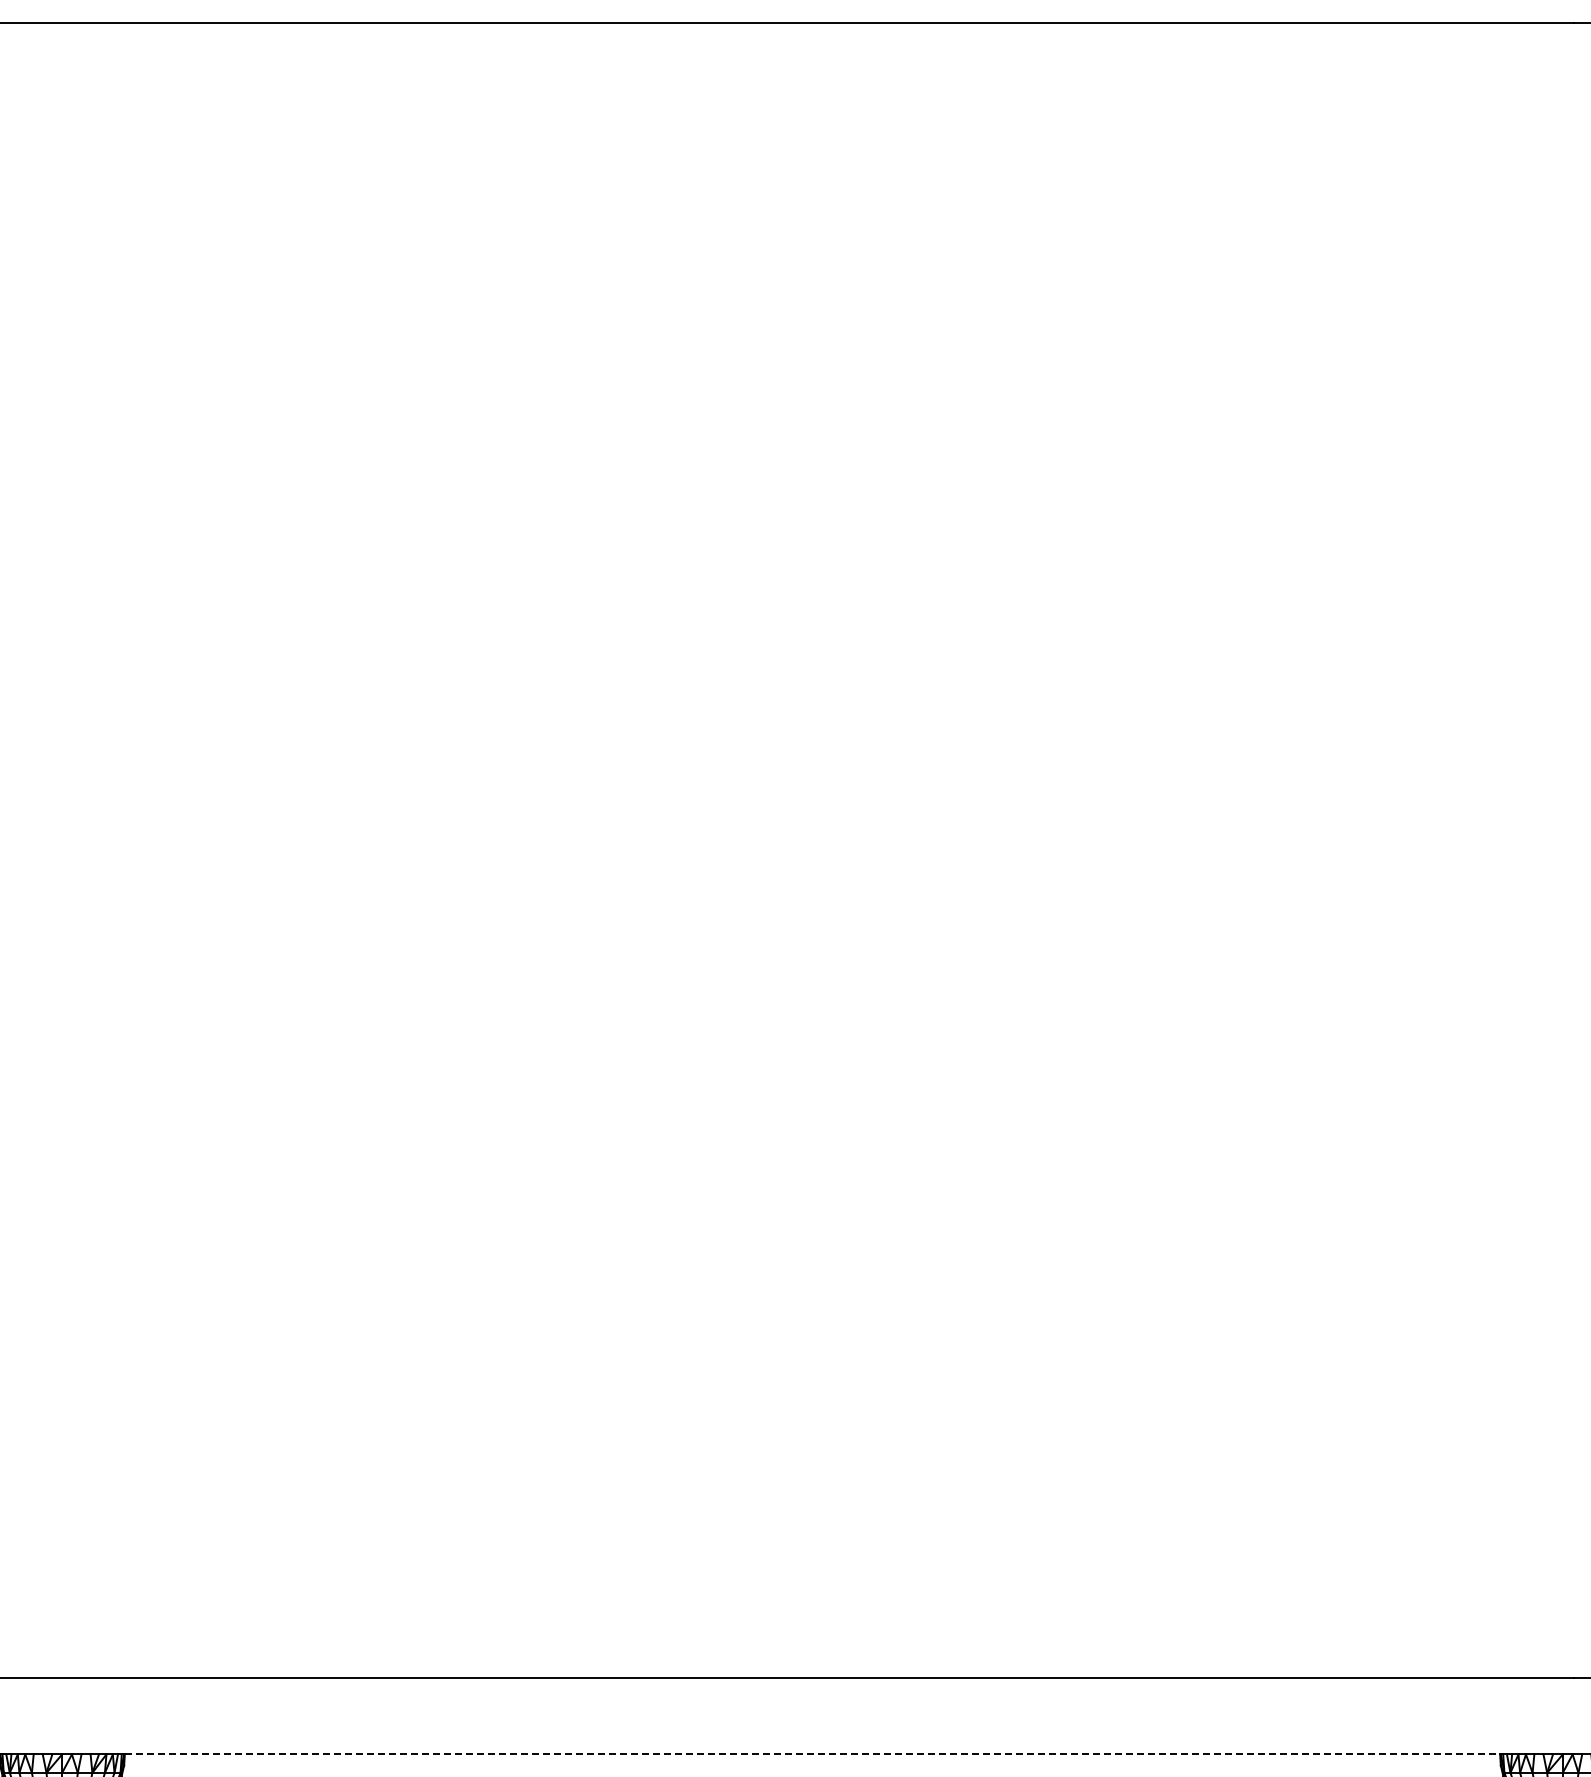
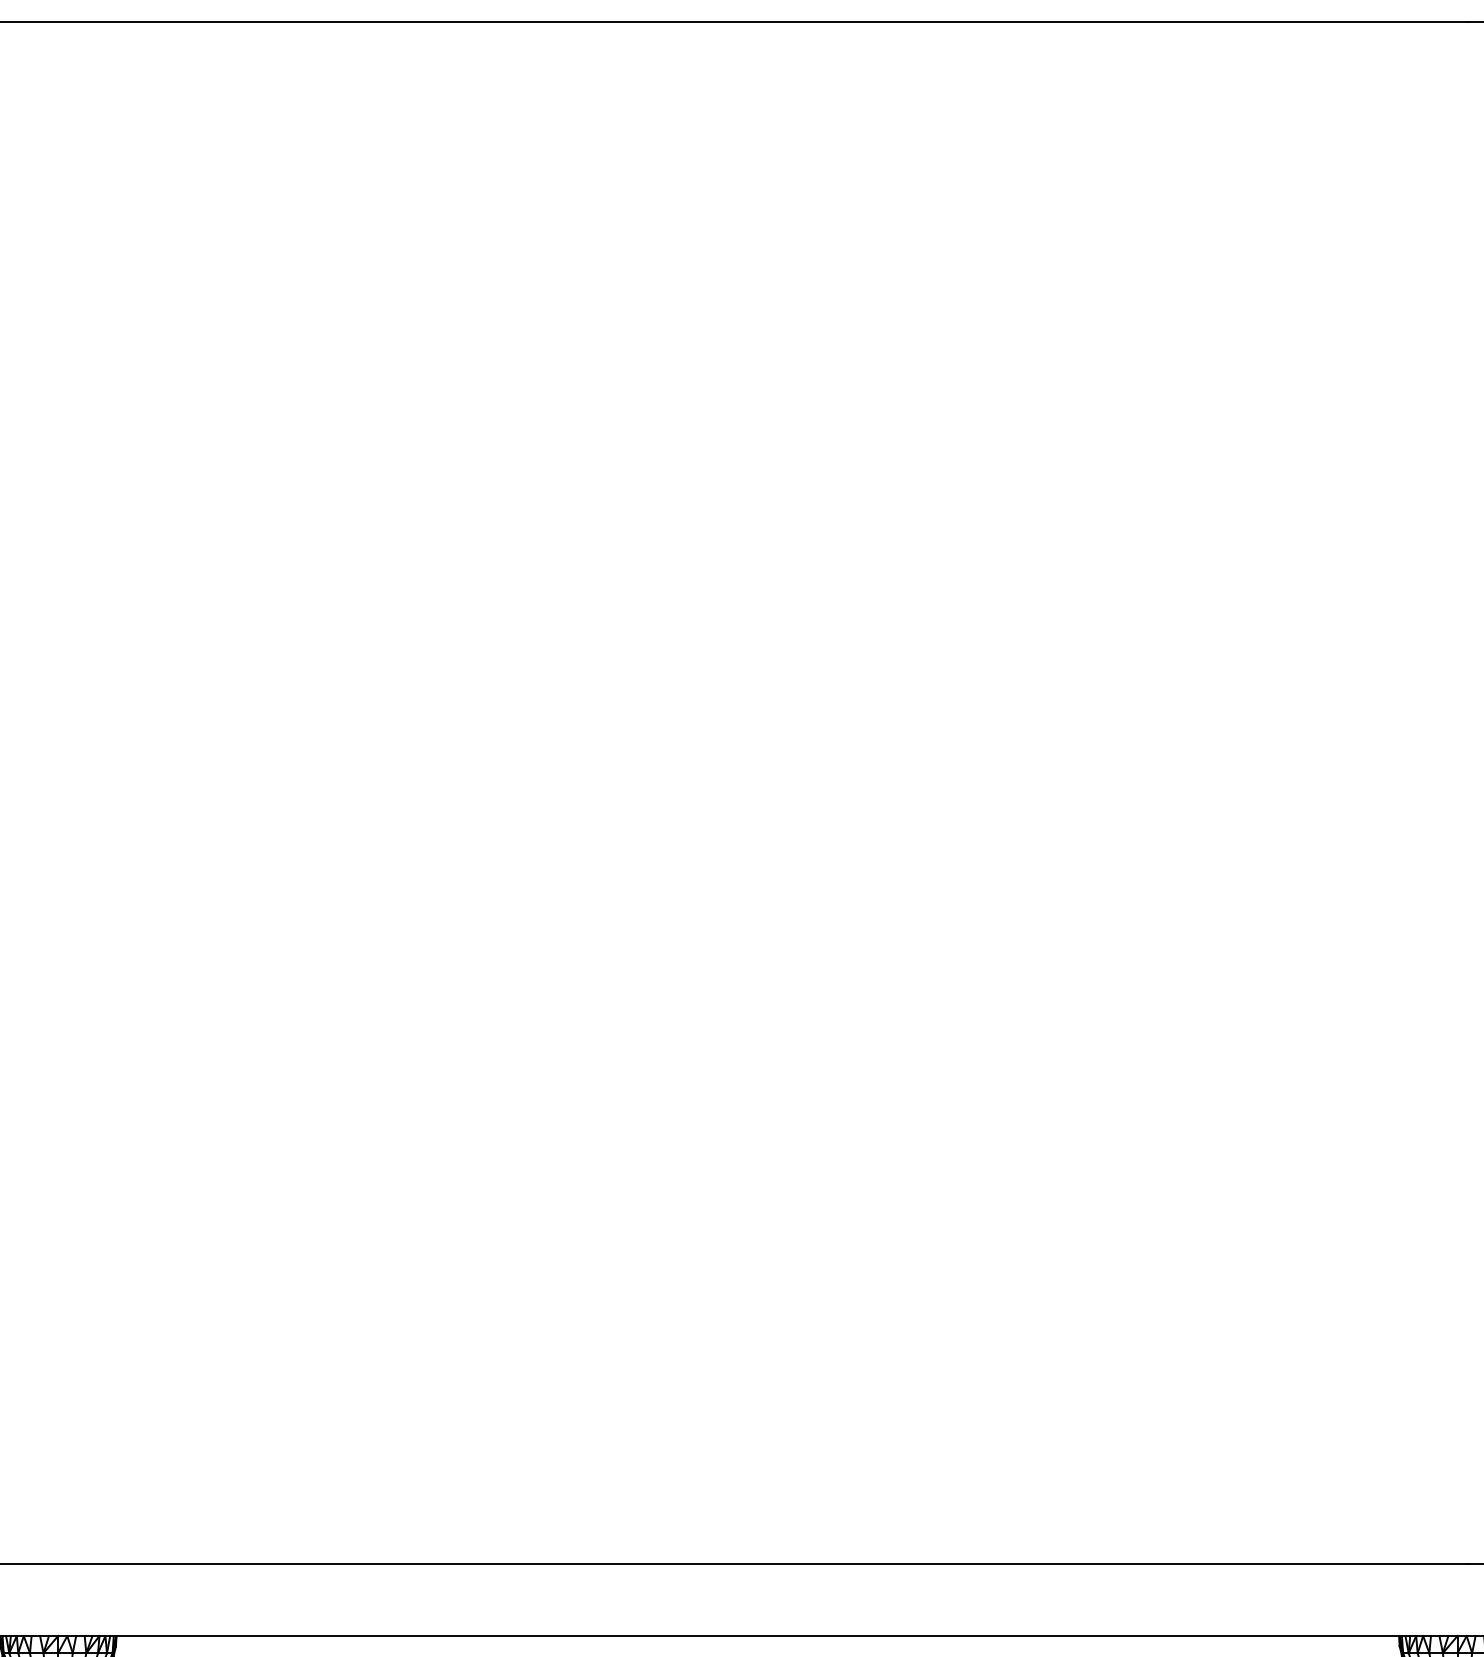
line: (812, 1754) -> (757, 1636), dashed -> solid

